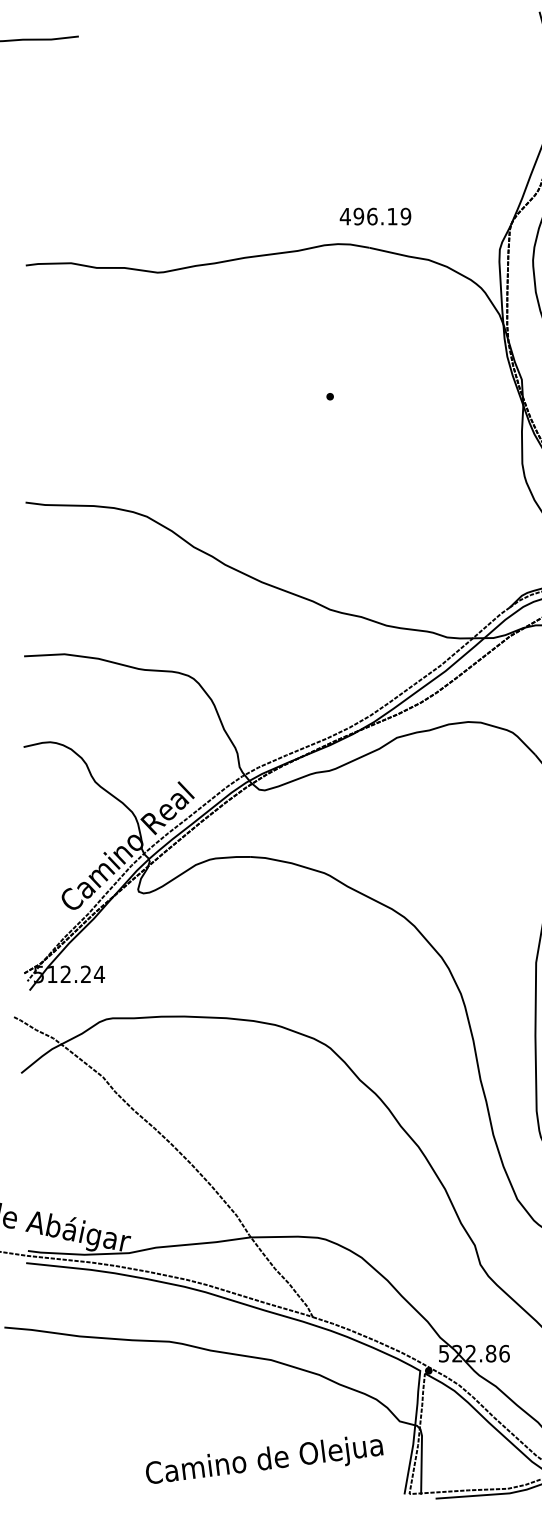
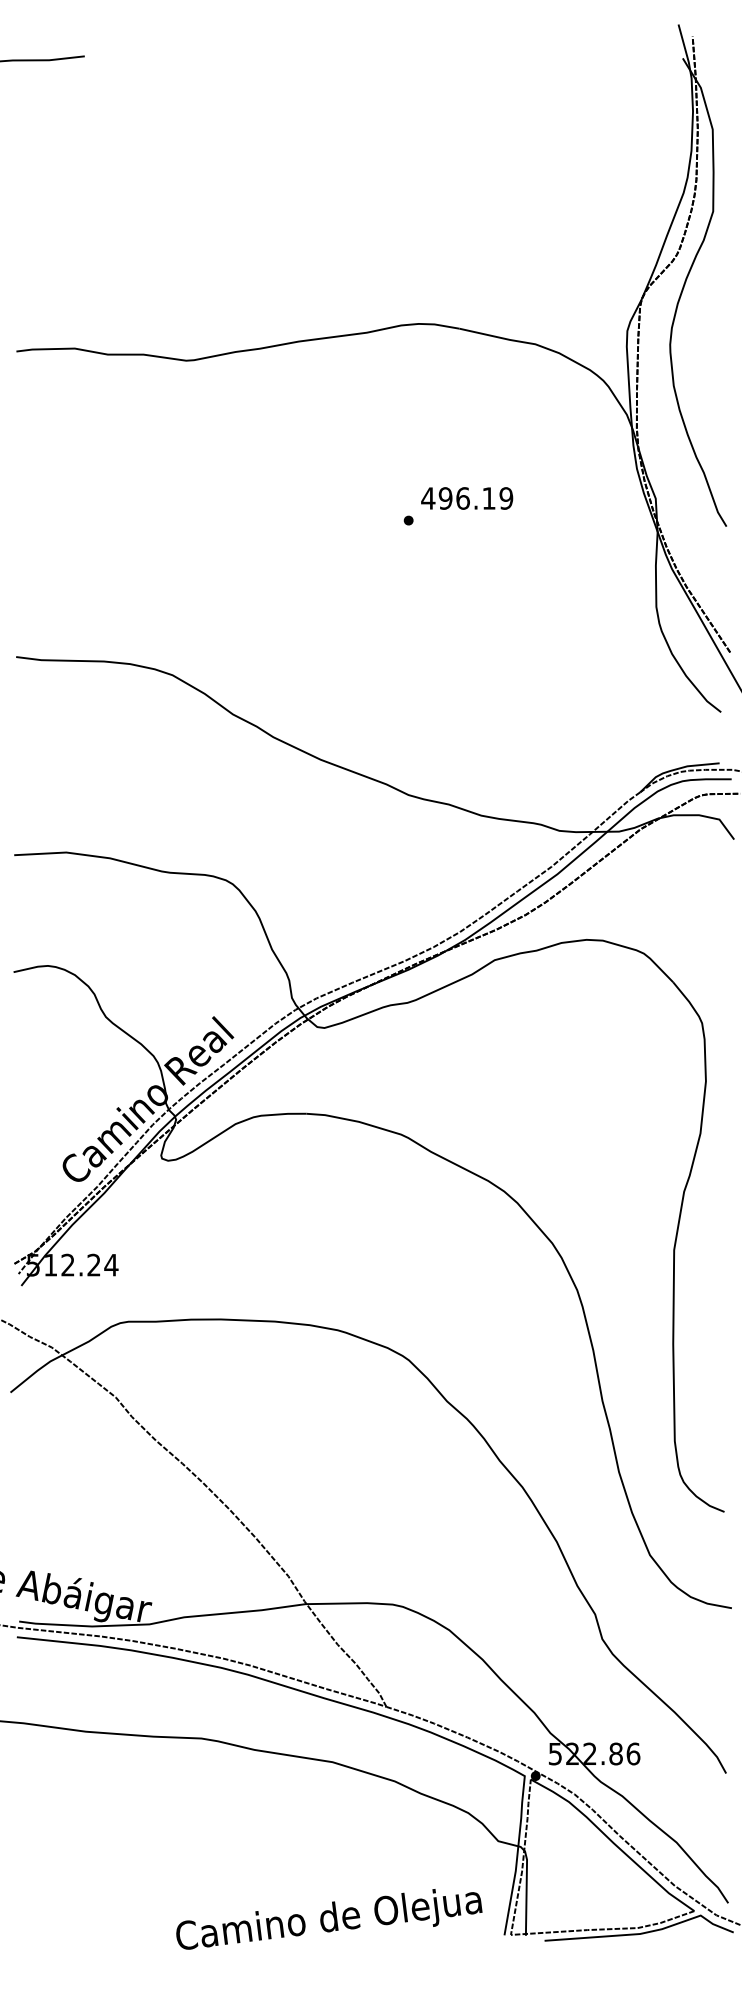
text: (375, 216) -> (467, 498), moved
text: (264, 1460) -> (329, 1919), moved

